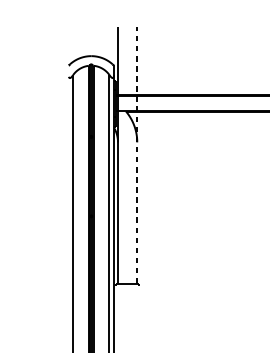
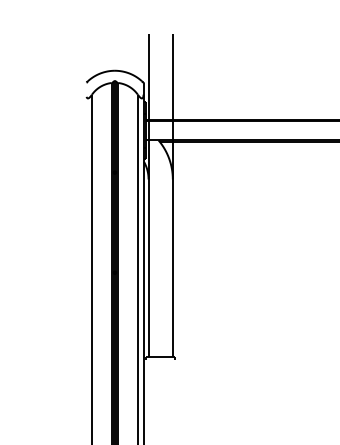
line: (136, 155) -> (172, 195), dashed -> solid

